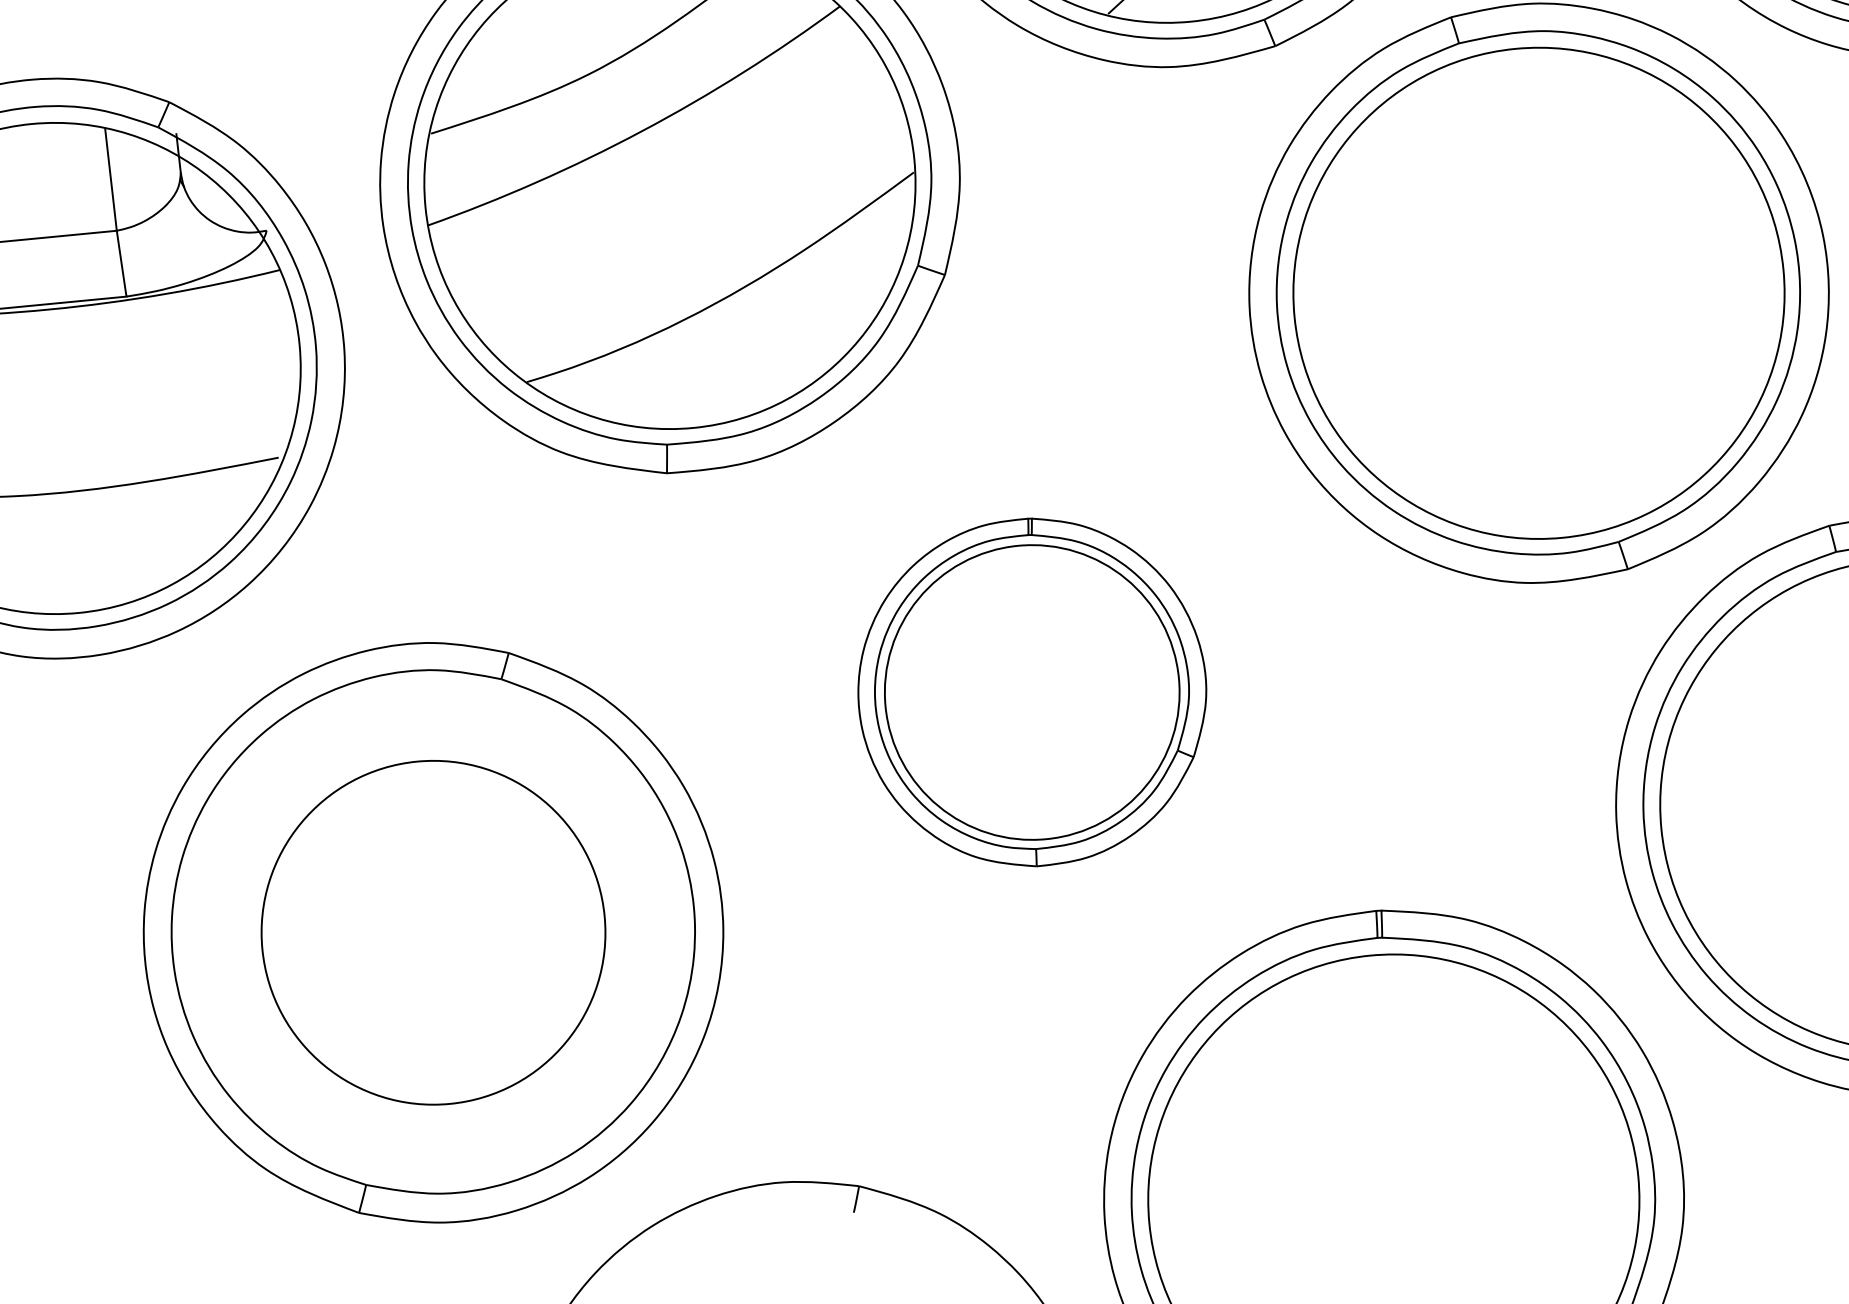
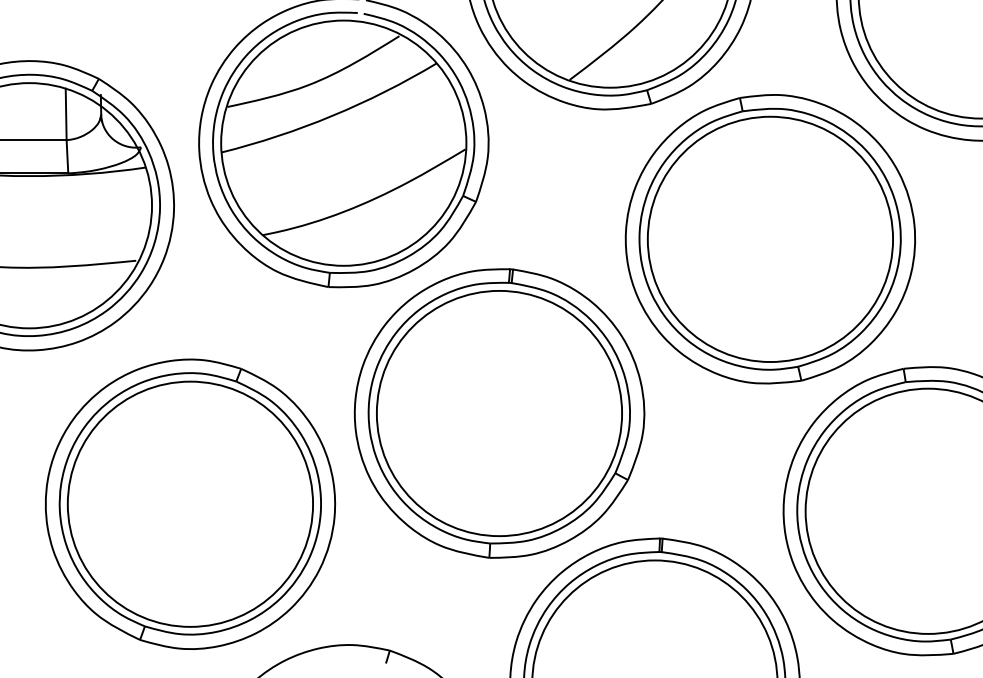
part: (1032, 692) -> (499, 413), size x1.67
circle: (433, 931) -> (190, 503), size x1.43

